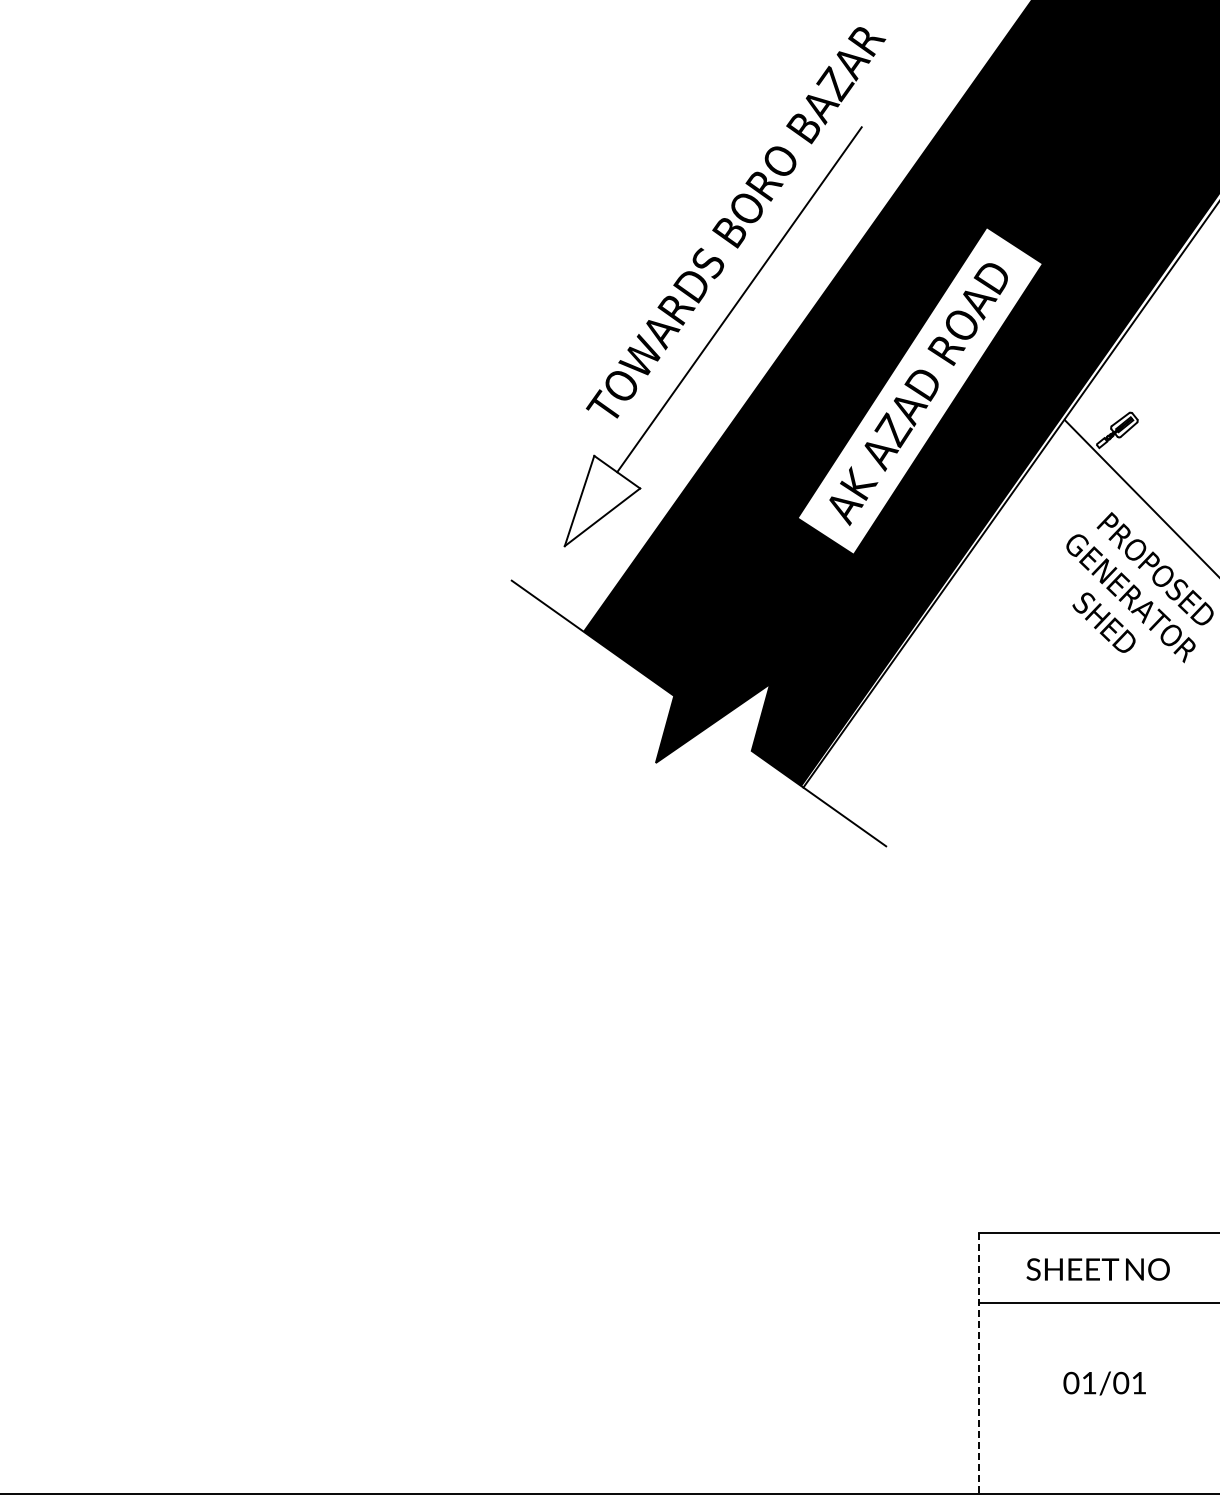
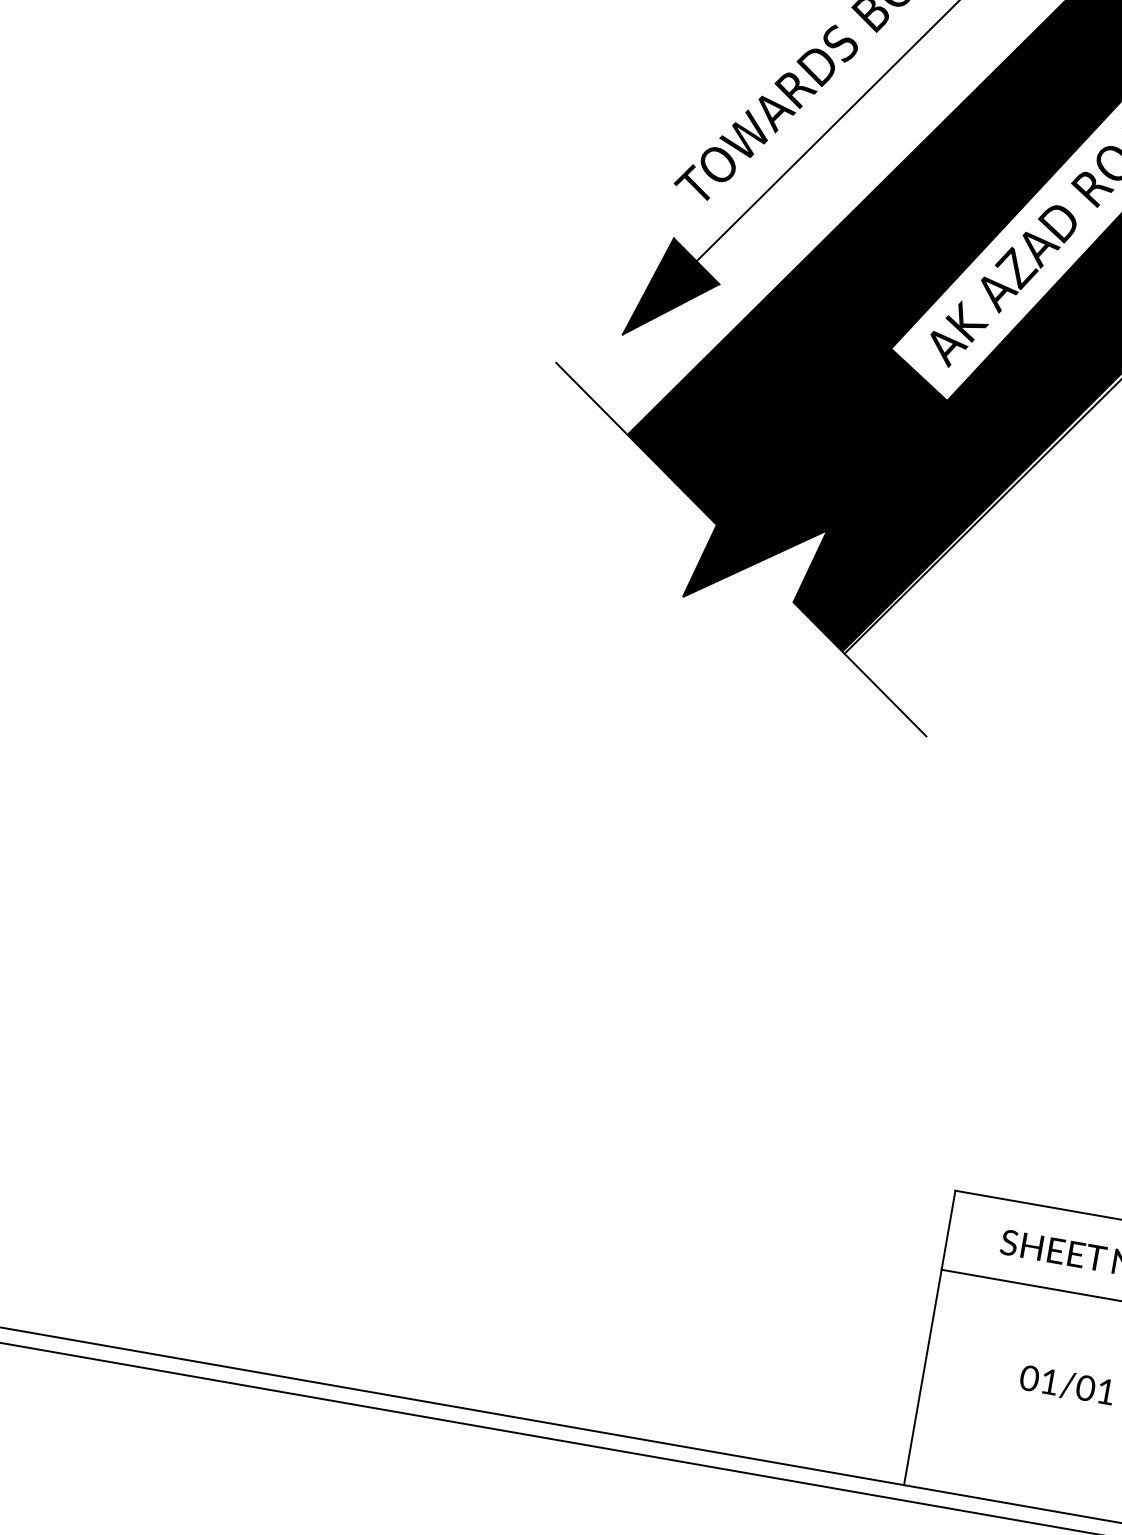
fill: (602, 500) -> (674, 290), added
line: (979, 1363) -> (929, 1338), dashed -> solid

